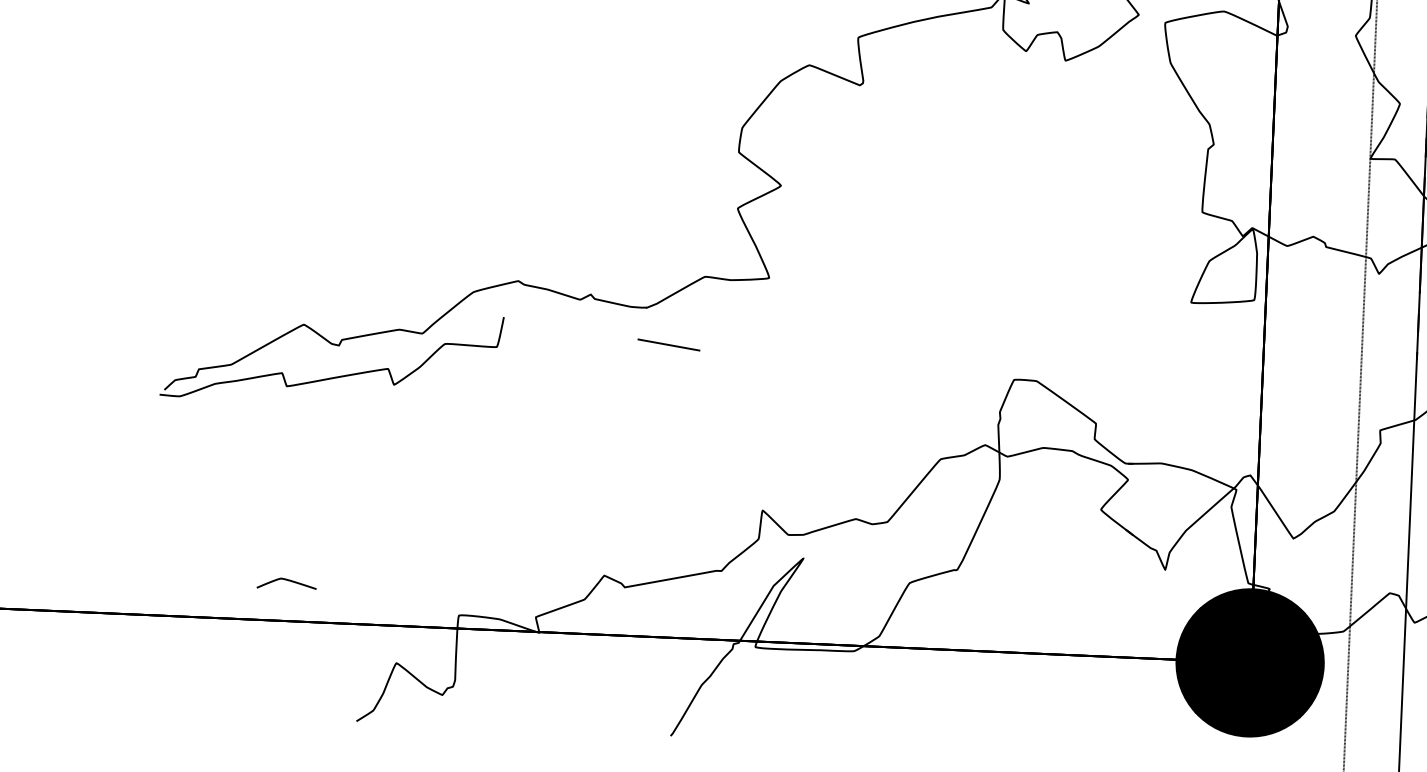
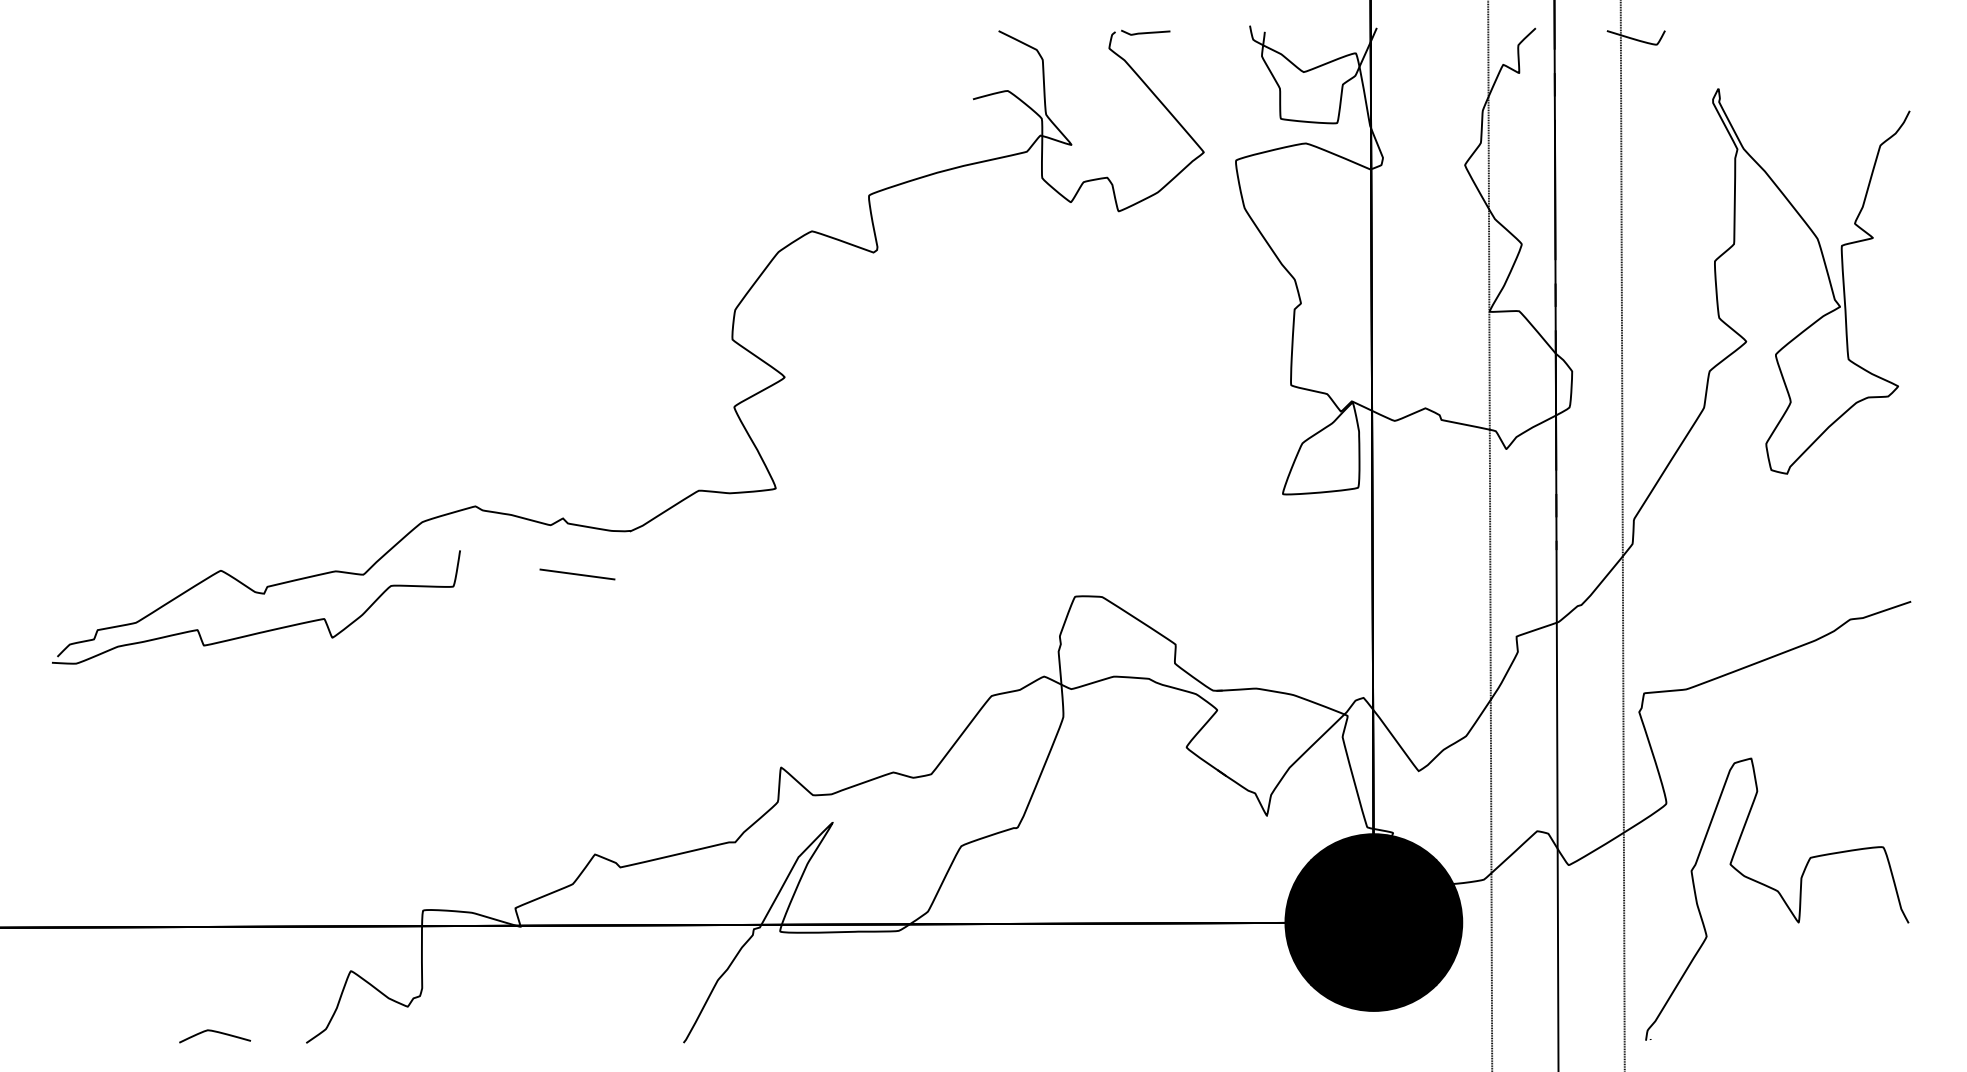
line: (668, 345) -> (577, 574), moved
curve: (286, 580) -> (214, 1032), moved

